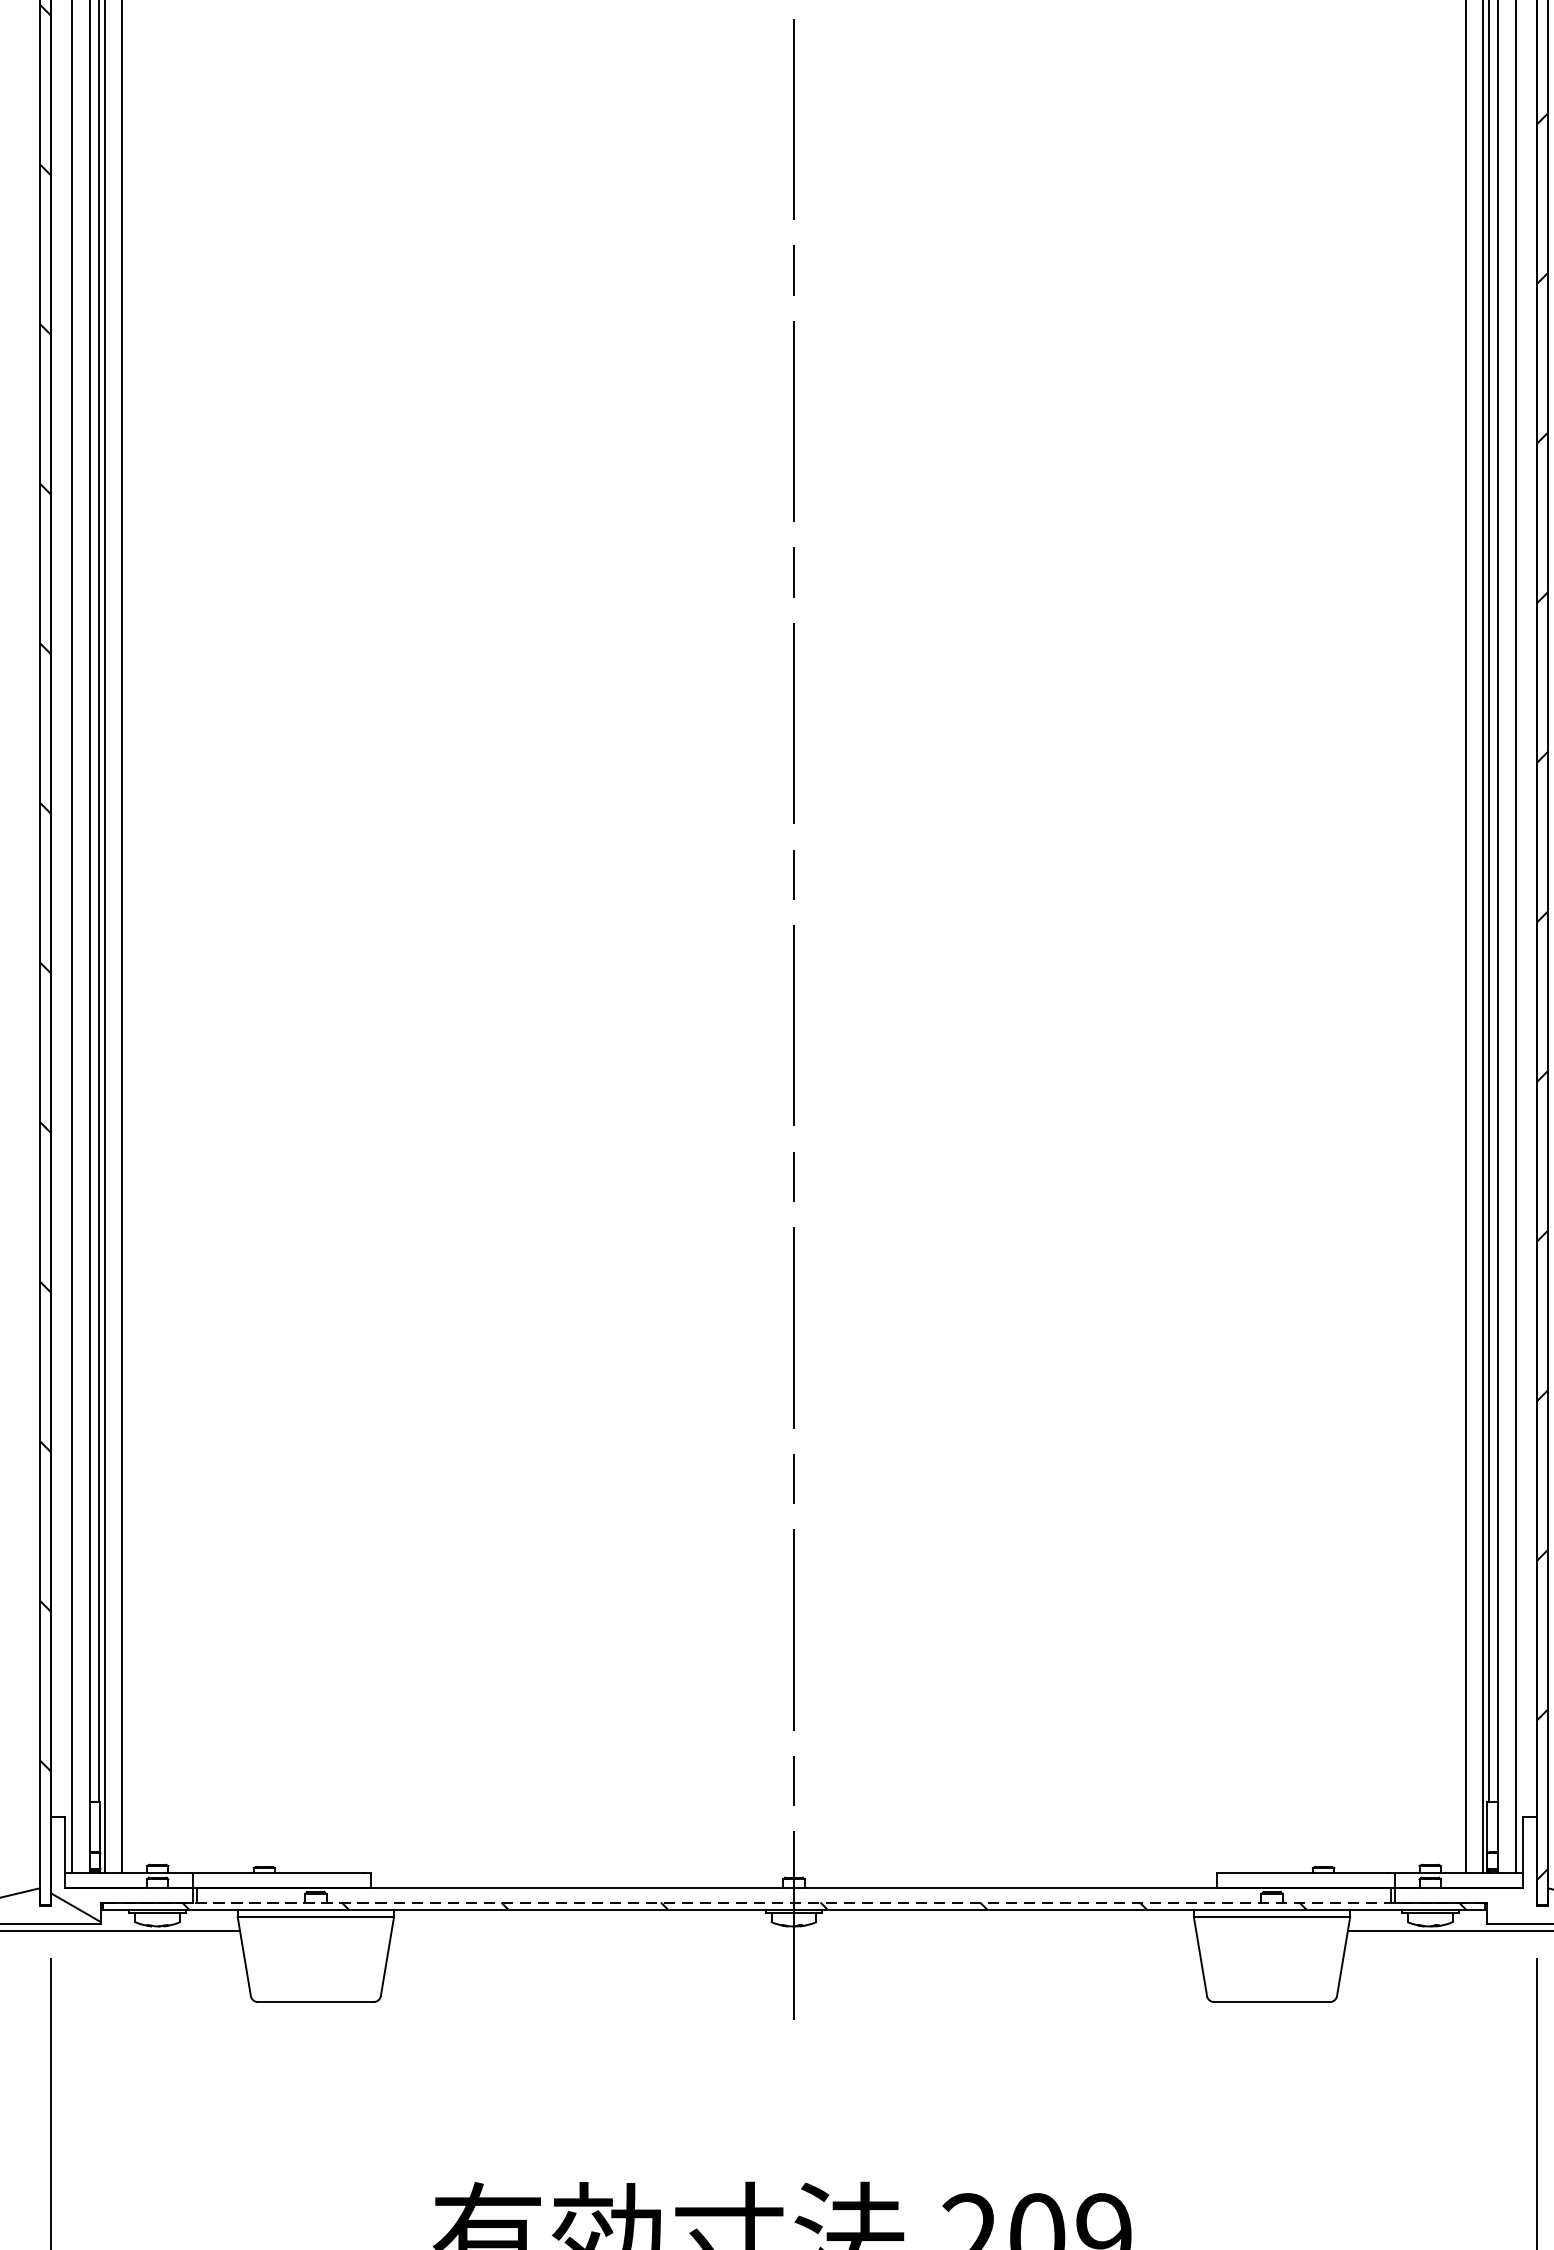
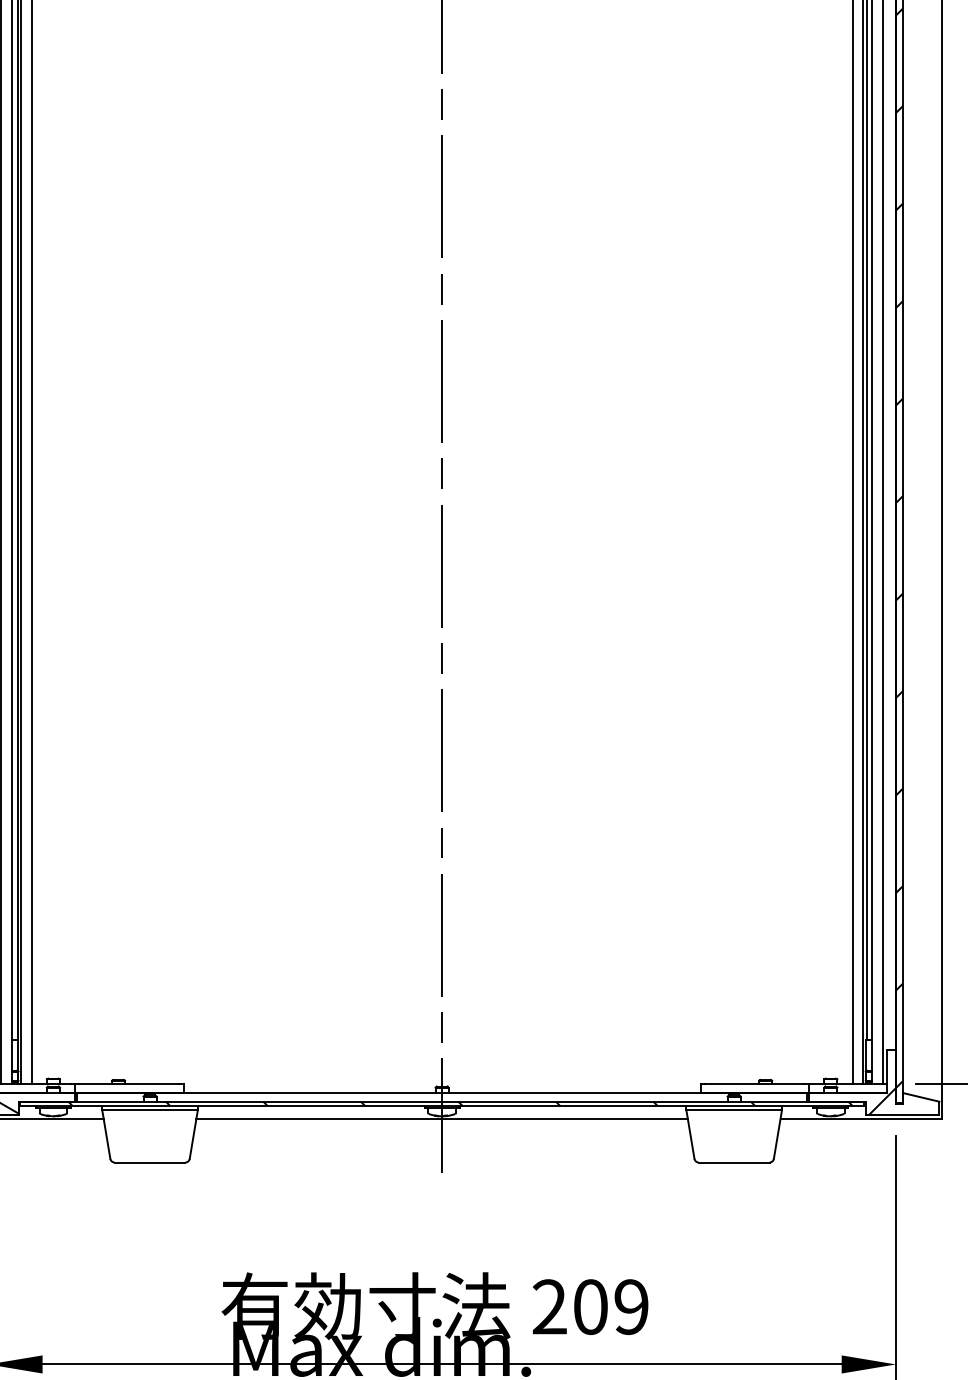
line: (792, 1902) -> (441, 1101), dashed -> solid
hatch: (1514, 1902) -> (882, 1101), added
line: (792, 1931) -> (441, 1119), added

